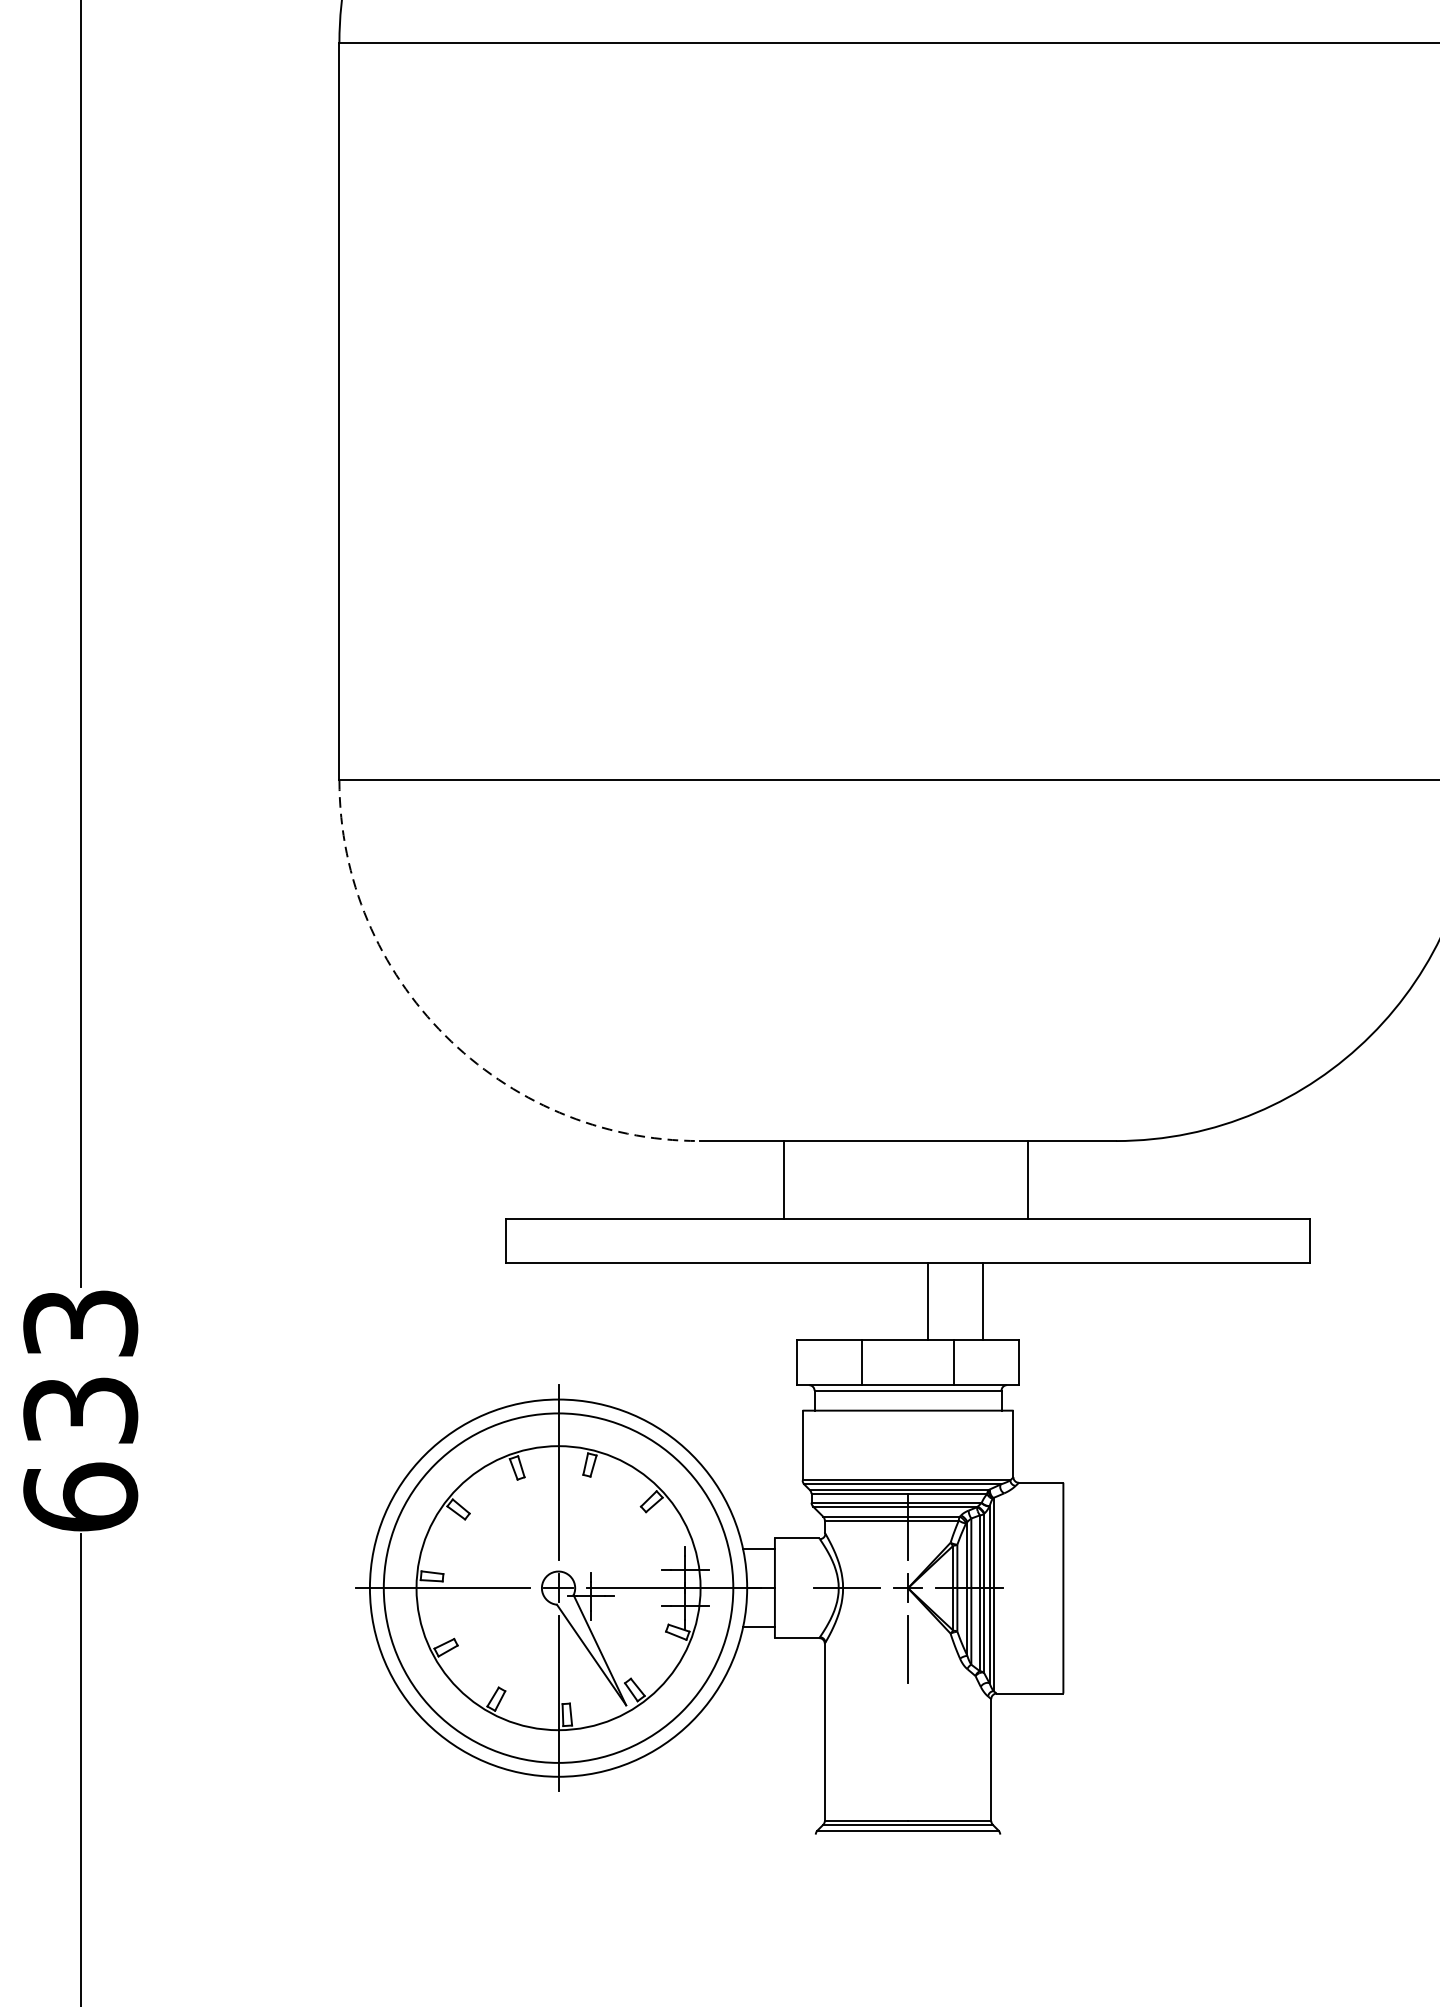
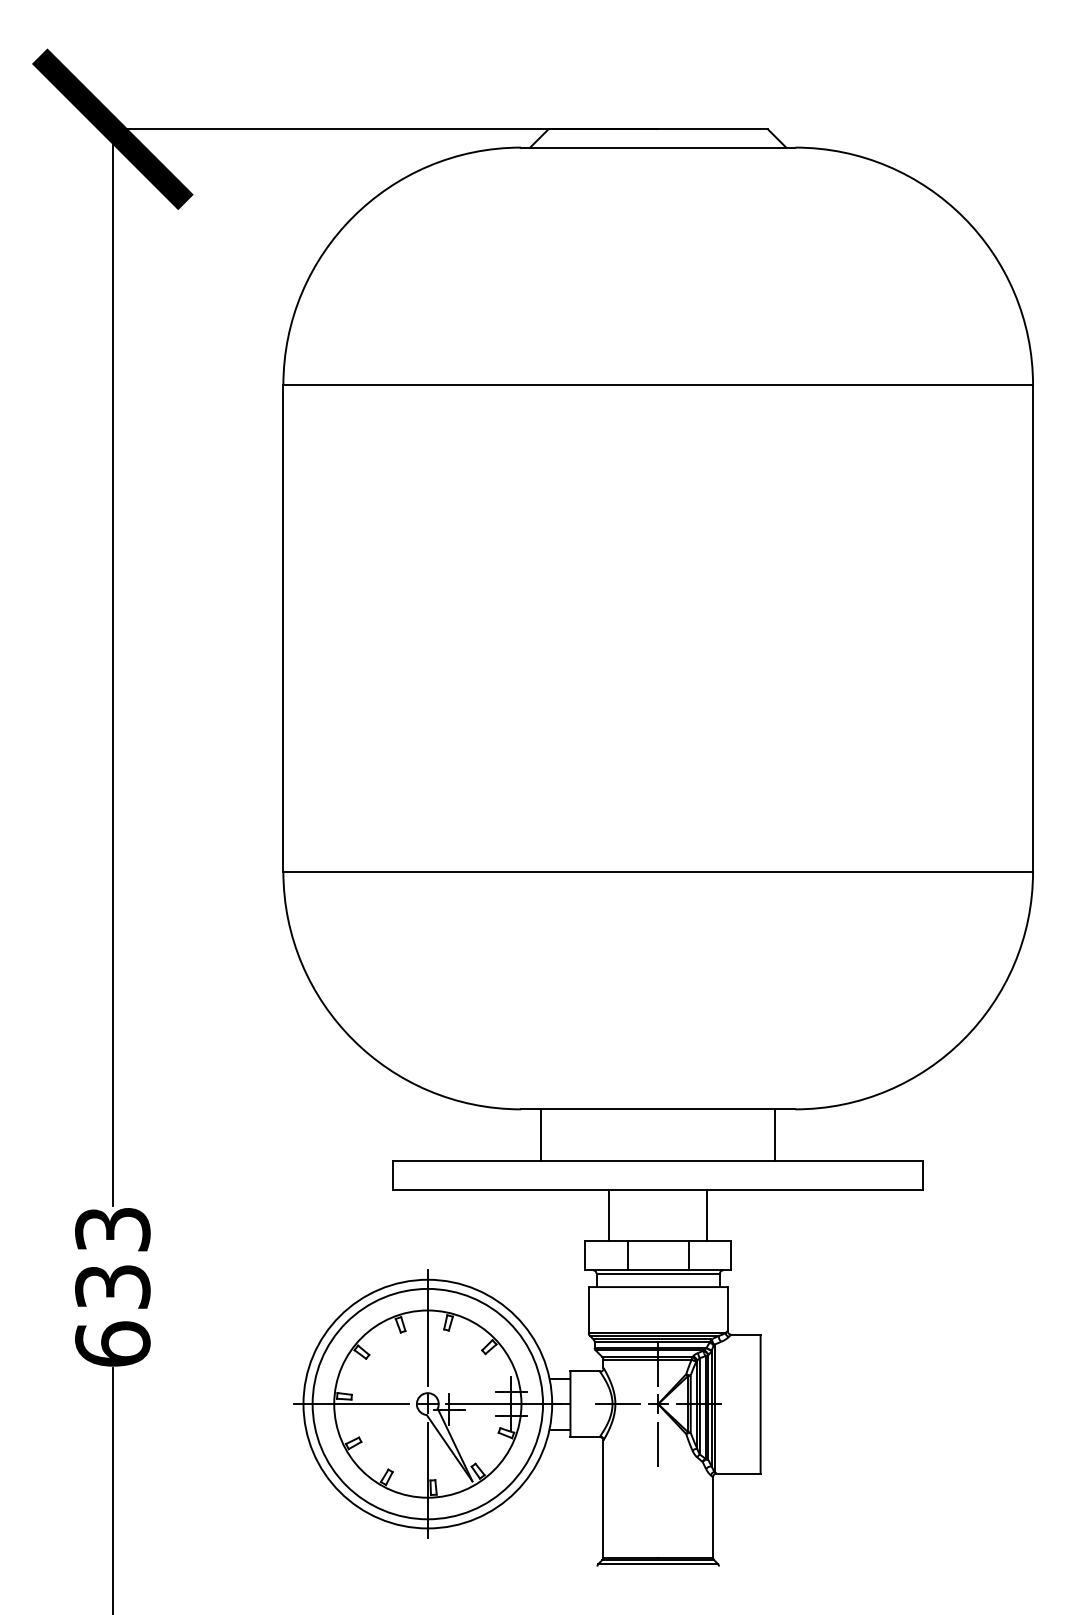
arc: (445, 1035) -> (353, 1039), dashed -> solid
line: (784, 1179) -> (541, 1134), moved
line: (1028, 1179) -> (775, 1134), moved
line: (928, 1300) -> (609, 1214), moved

